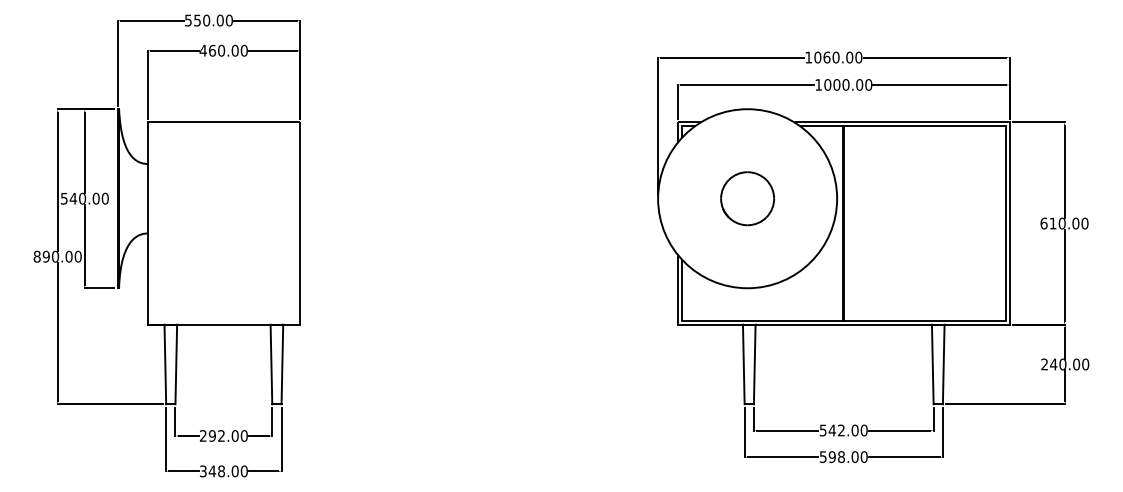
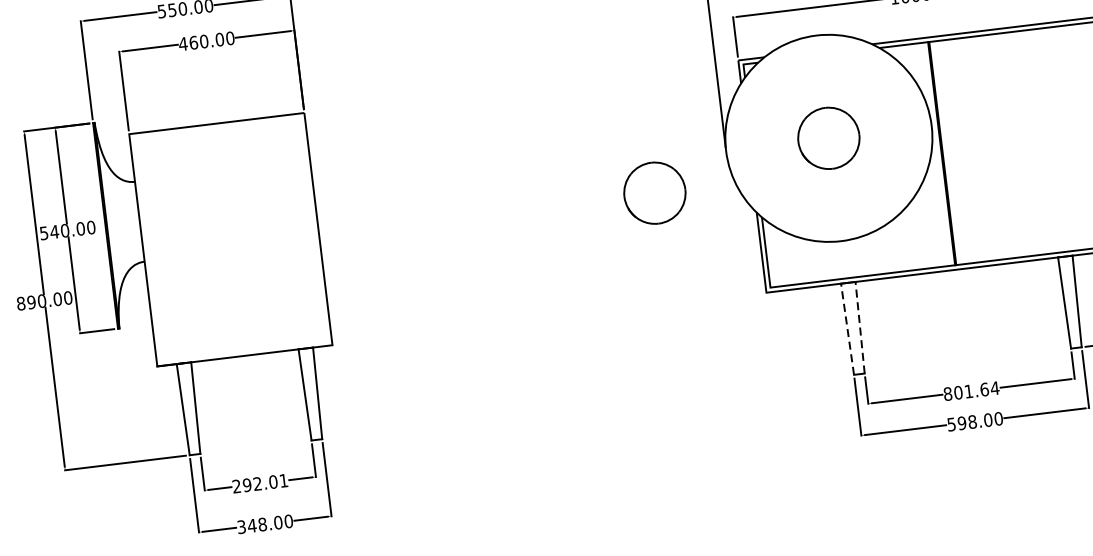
part: (592, 227) -> (654, 192), added
line: (743, 364) -> (847, 329), solid -> dashed
line: (754, 364) -> (859, 327), solid -> dashed
text: (843, 430) -> (971, 391), 542.00 -> 801.64
text: (243, 435) -> (282, 480), 292.00 -> 292.01

